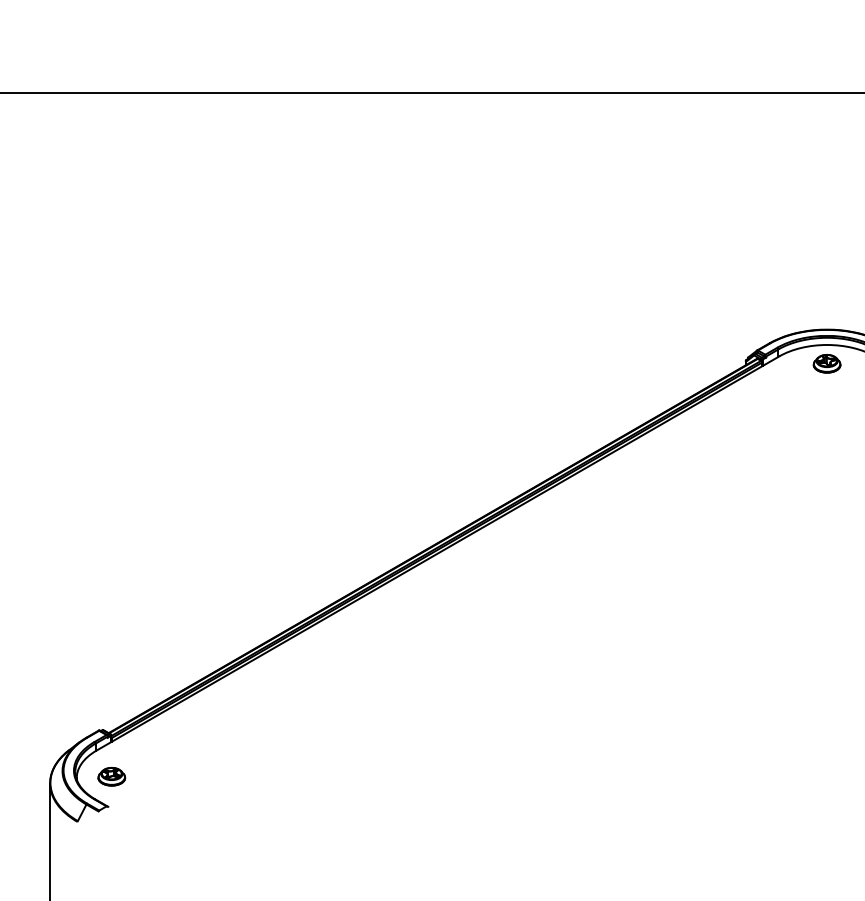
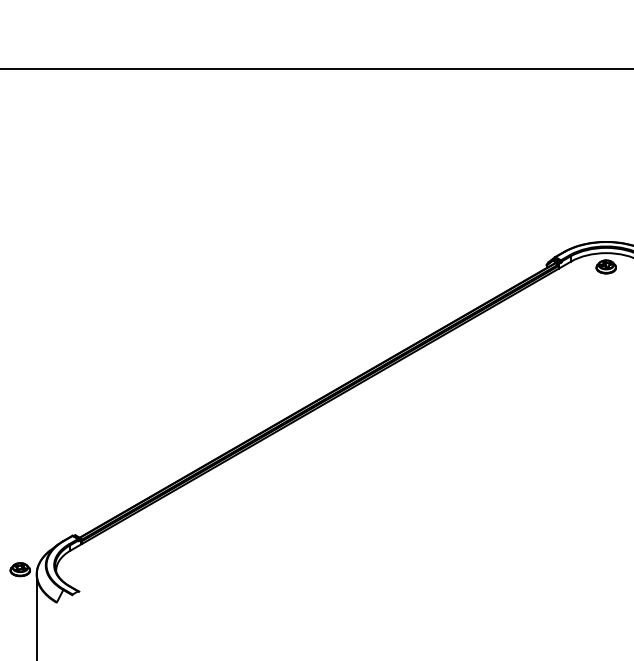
part: (111, 776) -> (20, 569), moved

